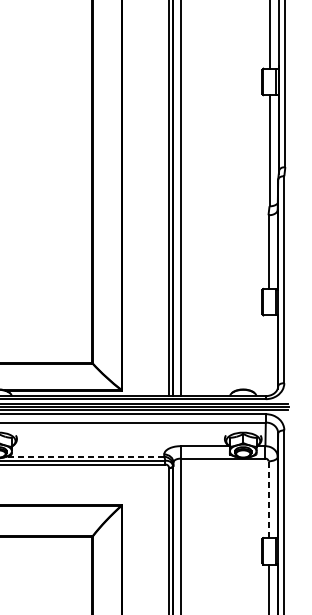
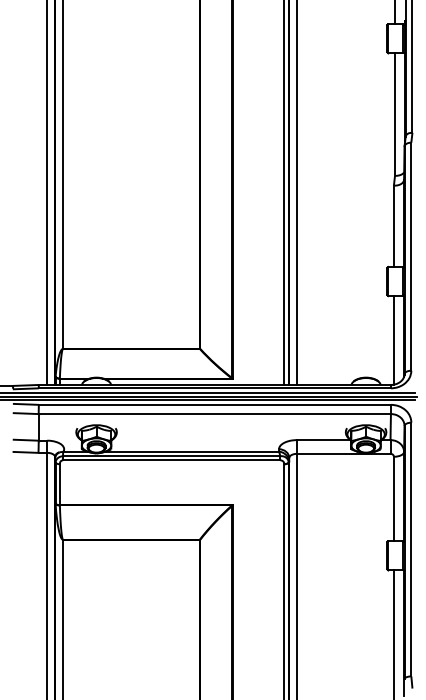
line: (268, 355) -> (393, 340), added
line: (85, 456) -> (192, 451), dashed -> solid
line: (268, 499) -> (393, 498), dashed -> solid

